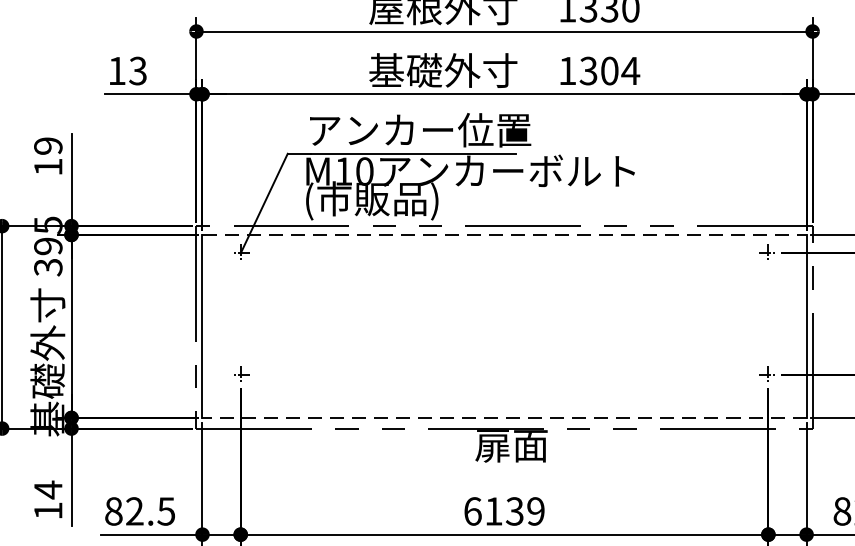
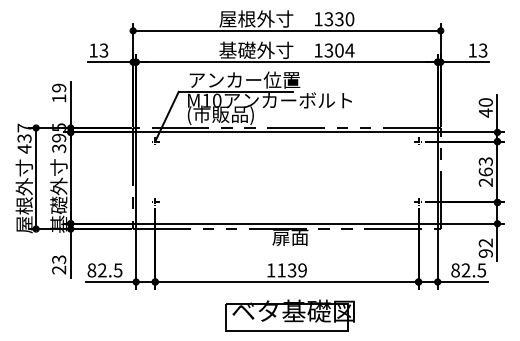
line: (503, 235) -> (286, 132), dashed -> solid
line: (503, 417) -> (286, 223), dashed -> solid
text: (48, 499) -> (59, 264), 14 -> 23
text: (473, 511) -> (271, 270), 6139 -> 1139

